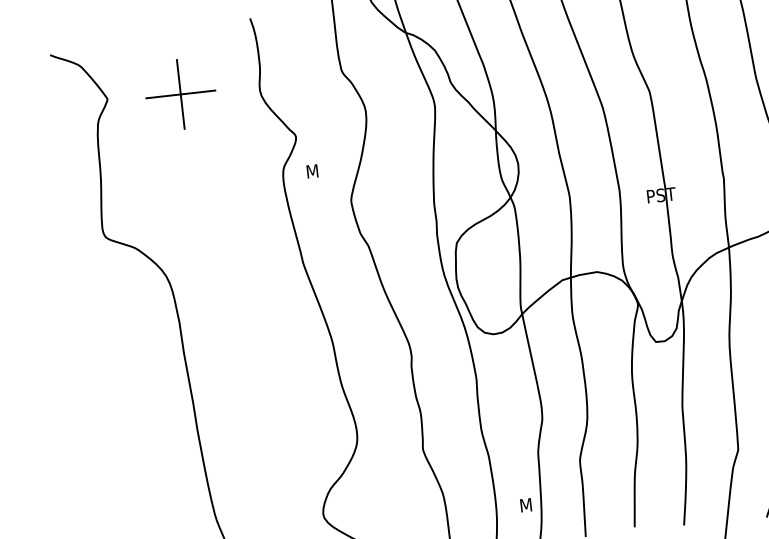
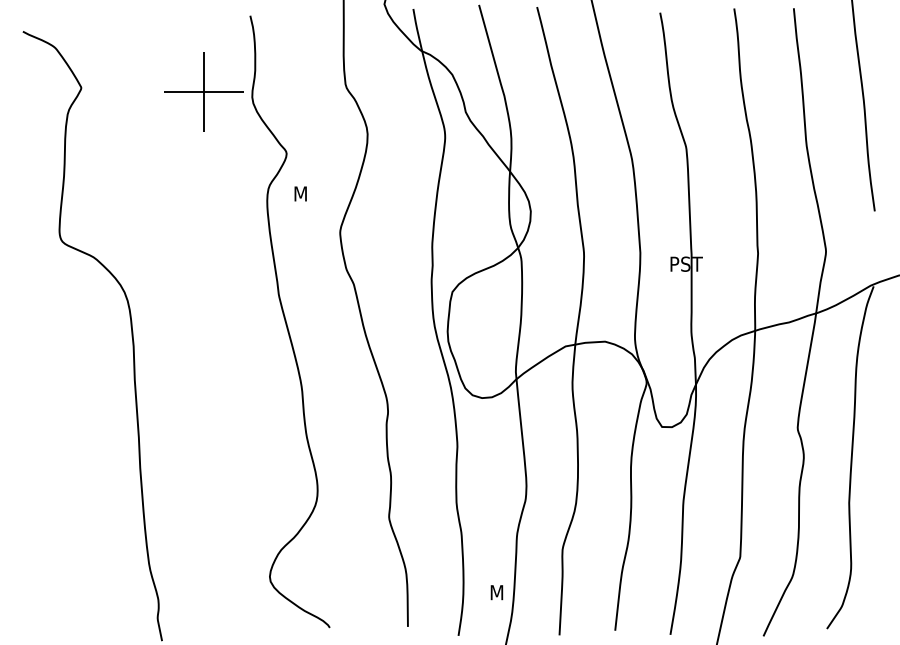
part: (180, 94) -> (203, 91), moved

